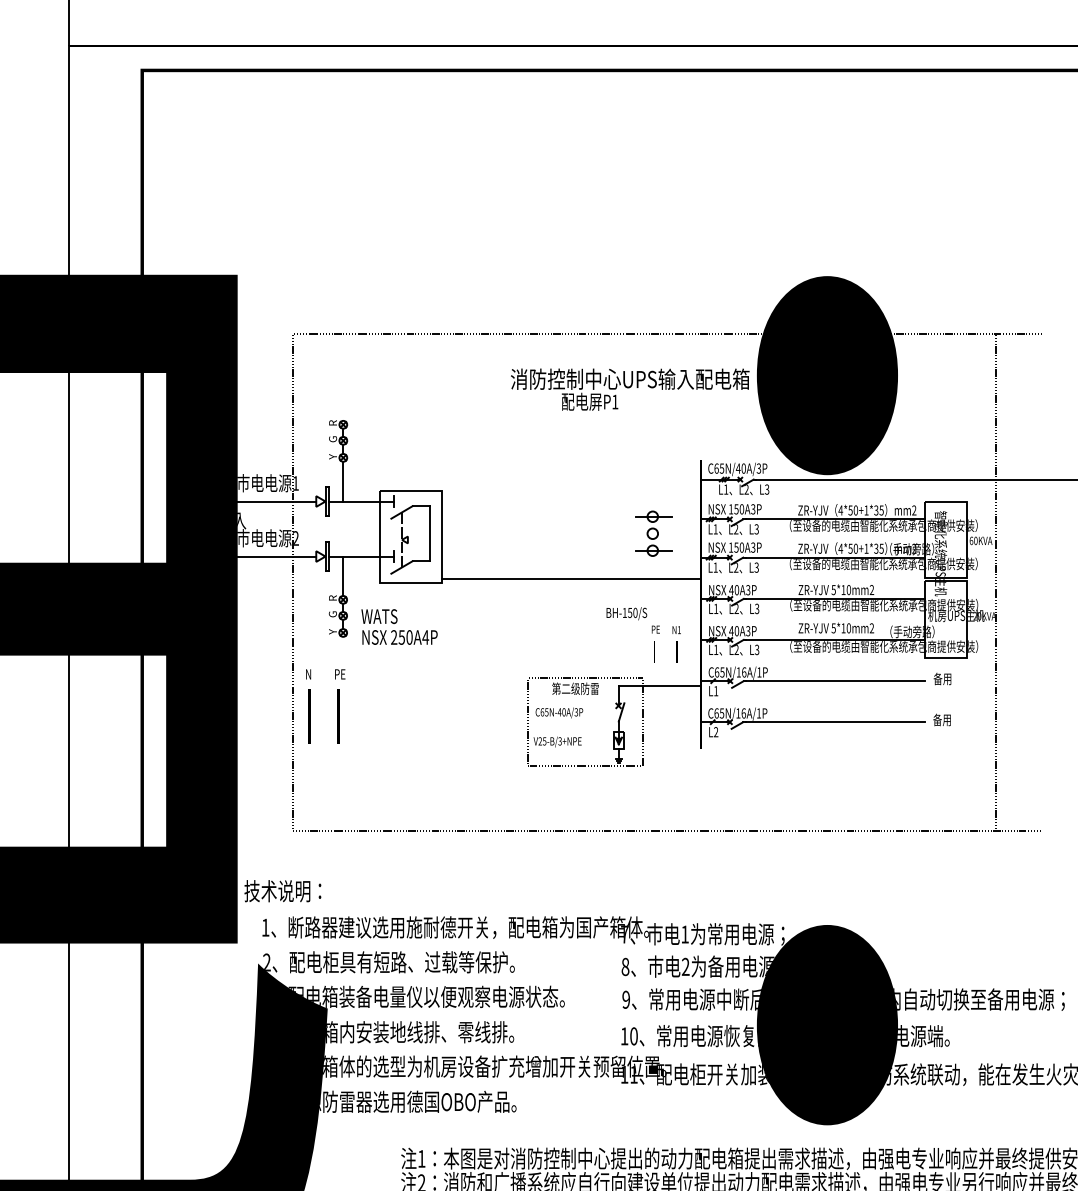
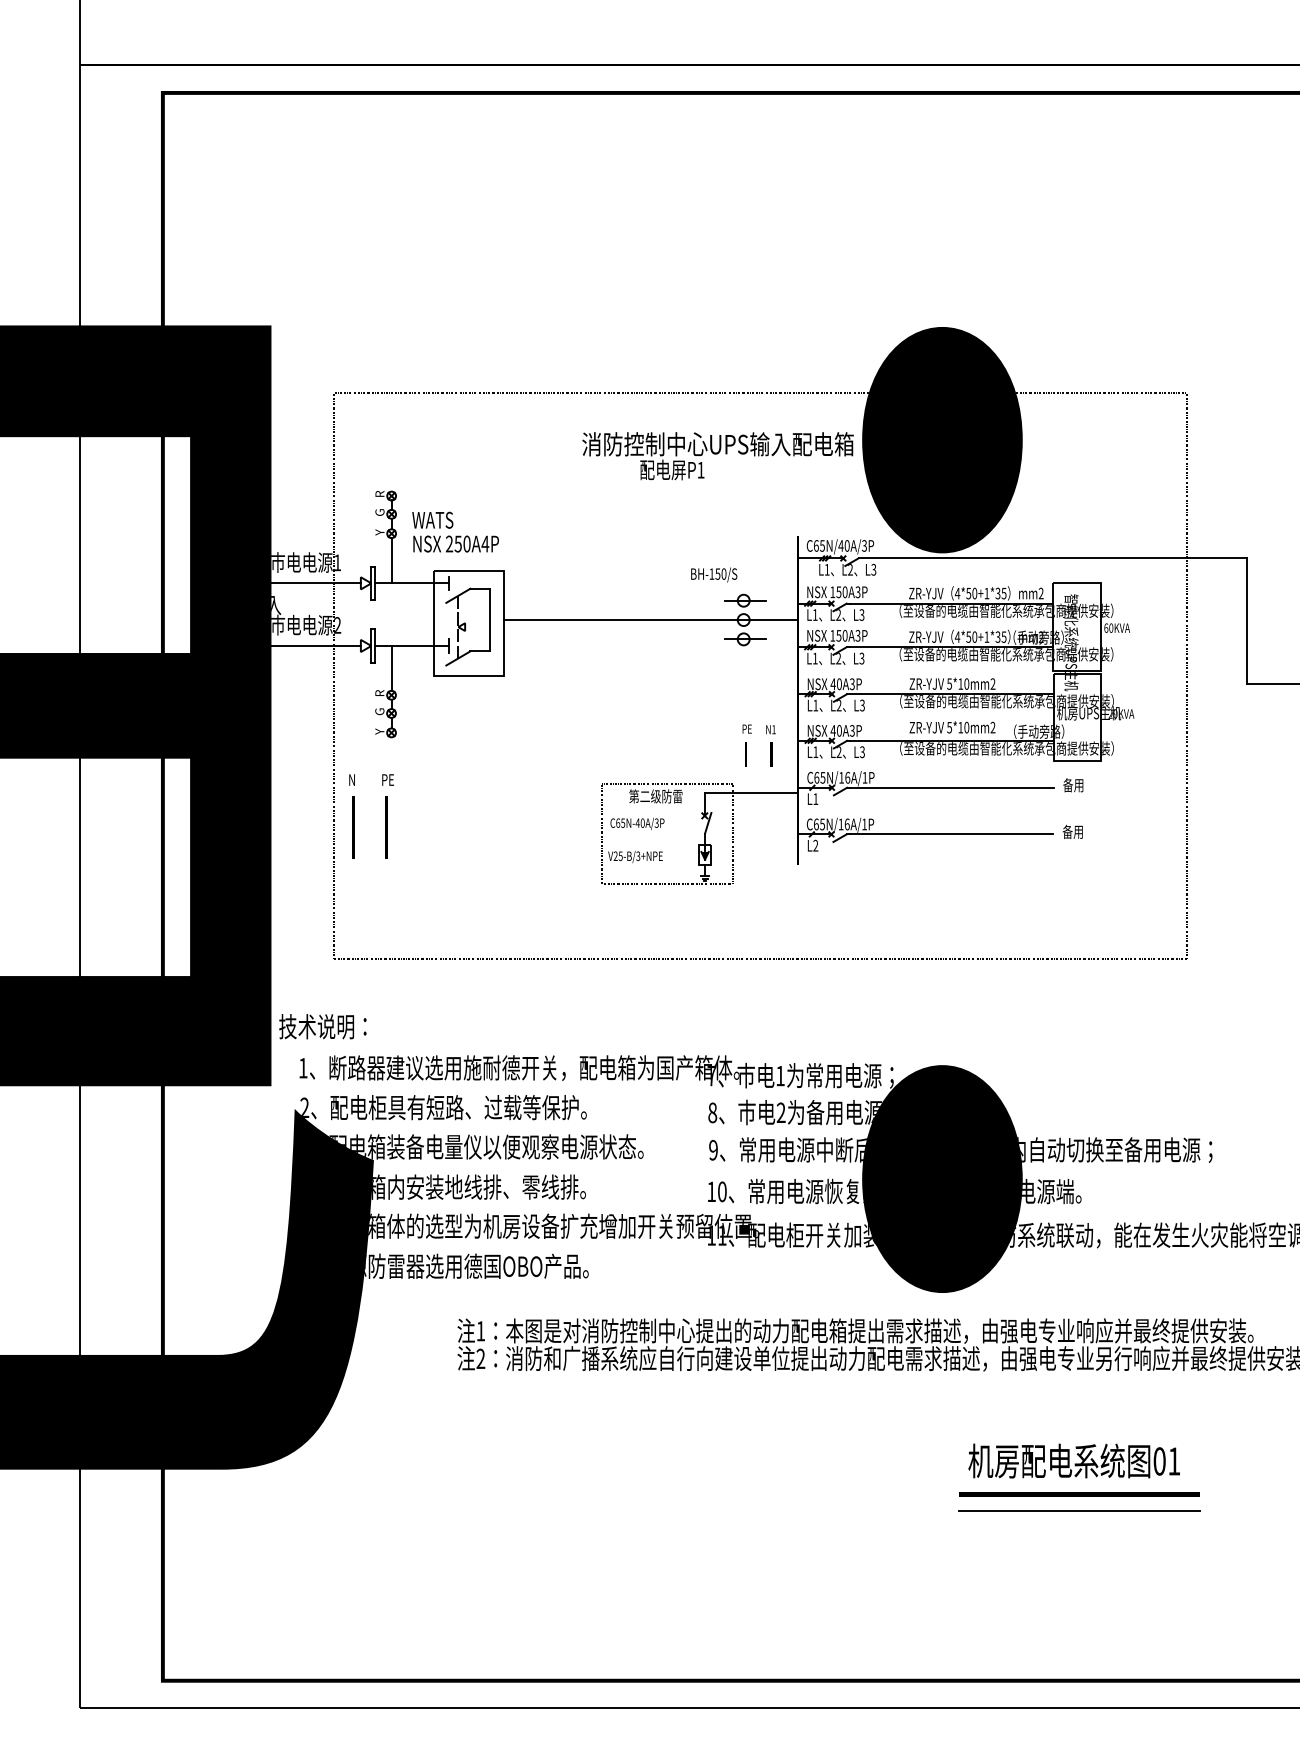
line: (571, 578) -> (651, 620), moved
line: (996, 582) -> (1186, 675), moved
text: (627, 613) -> (714, 574), moved
text: (399, 626) -> (455, 531), moved

